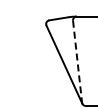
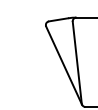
line: (77, 62) -> (77, 63), dashed -> solid

